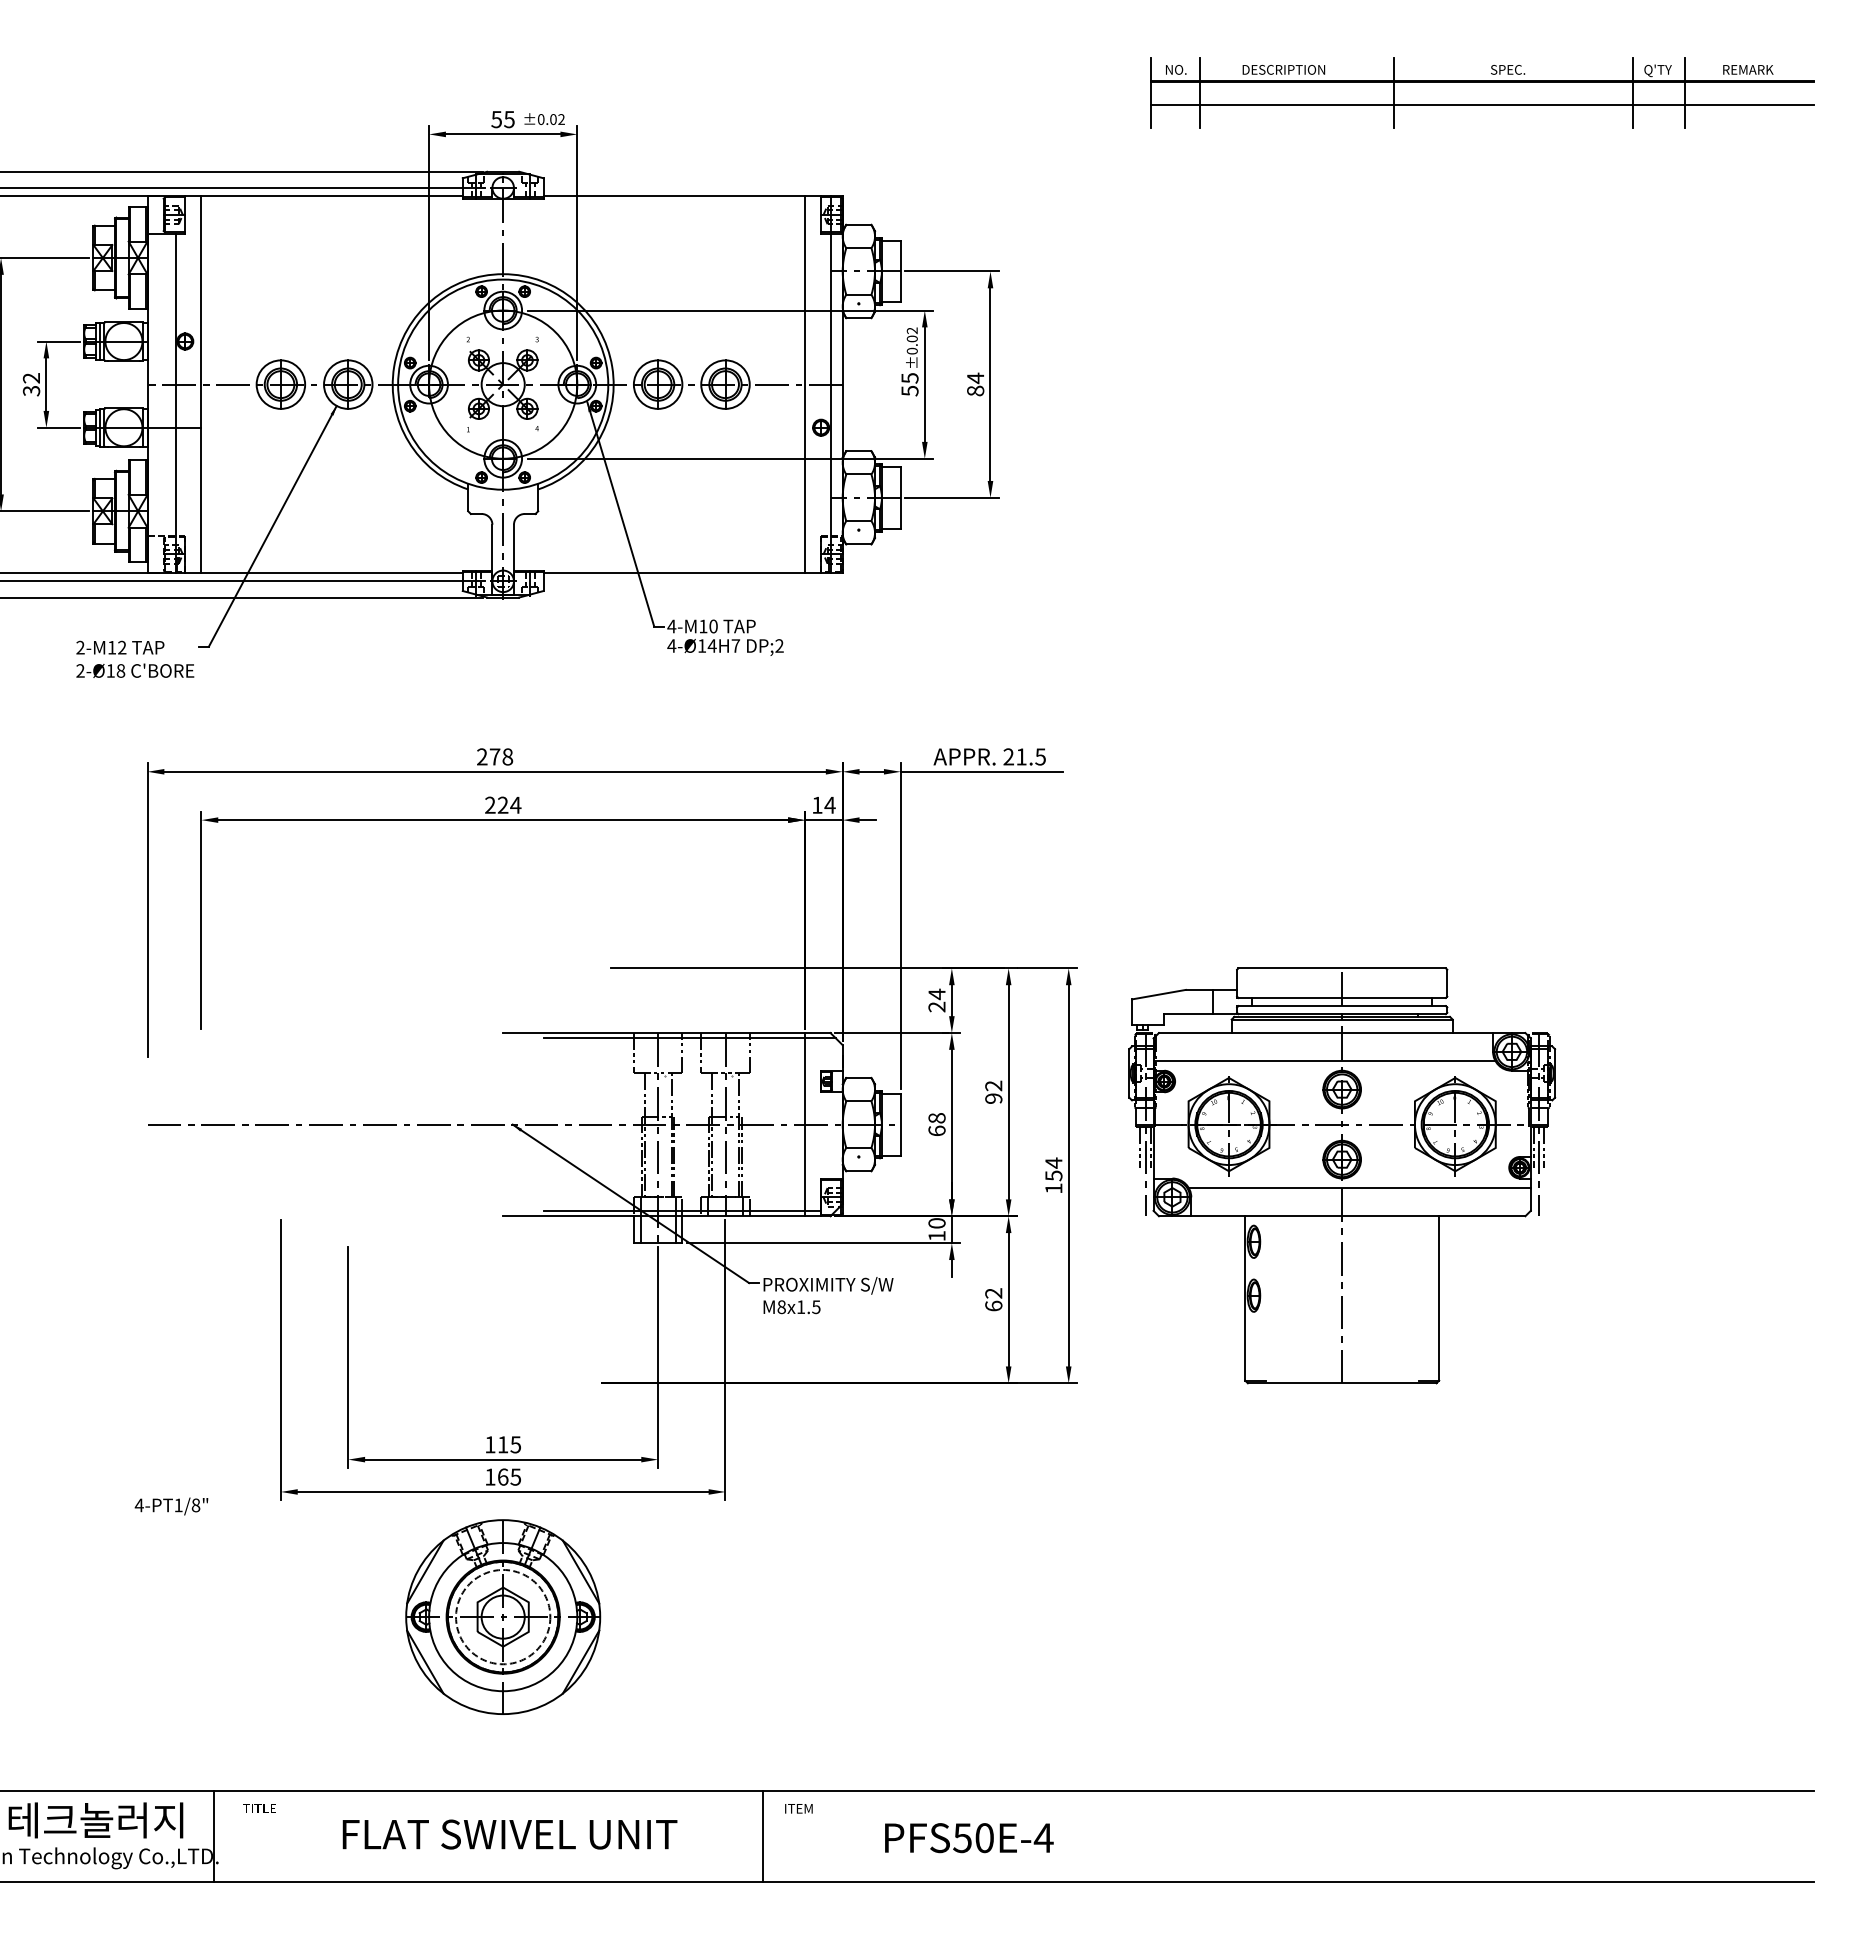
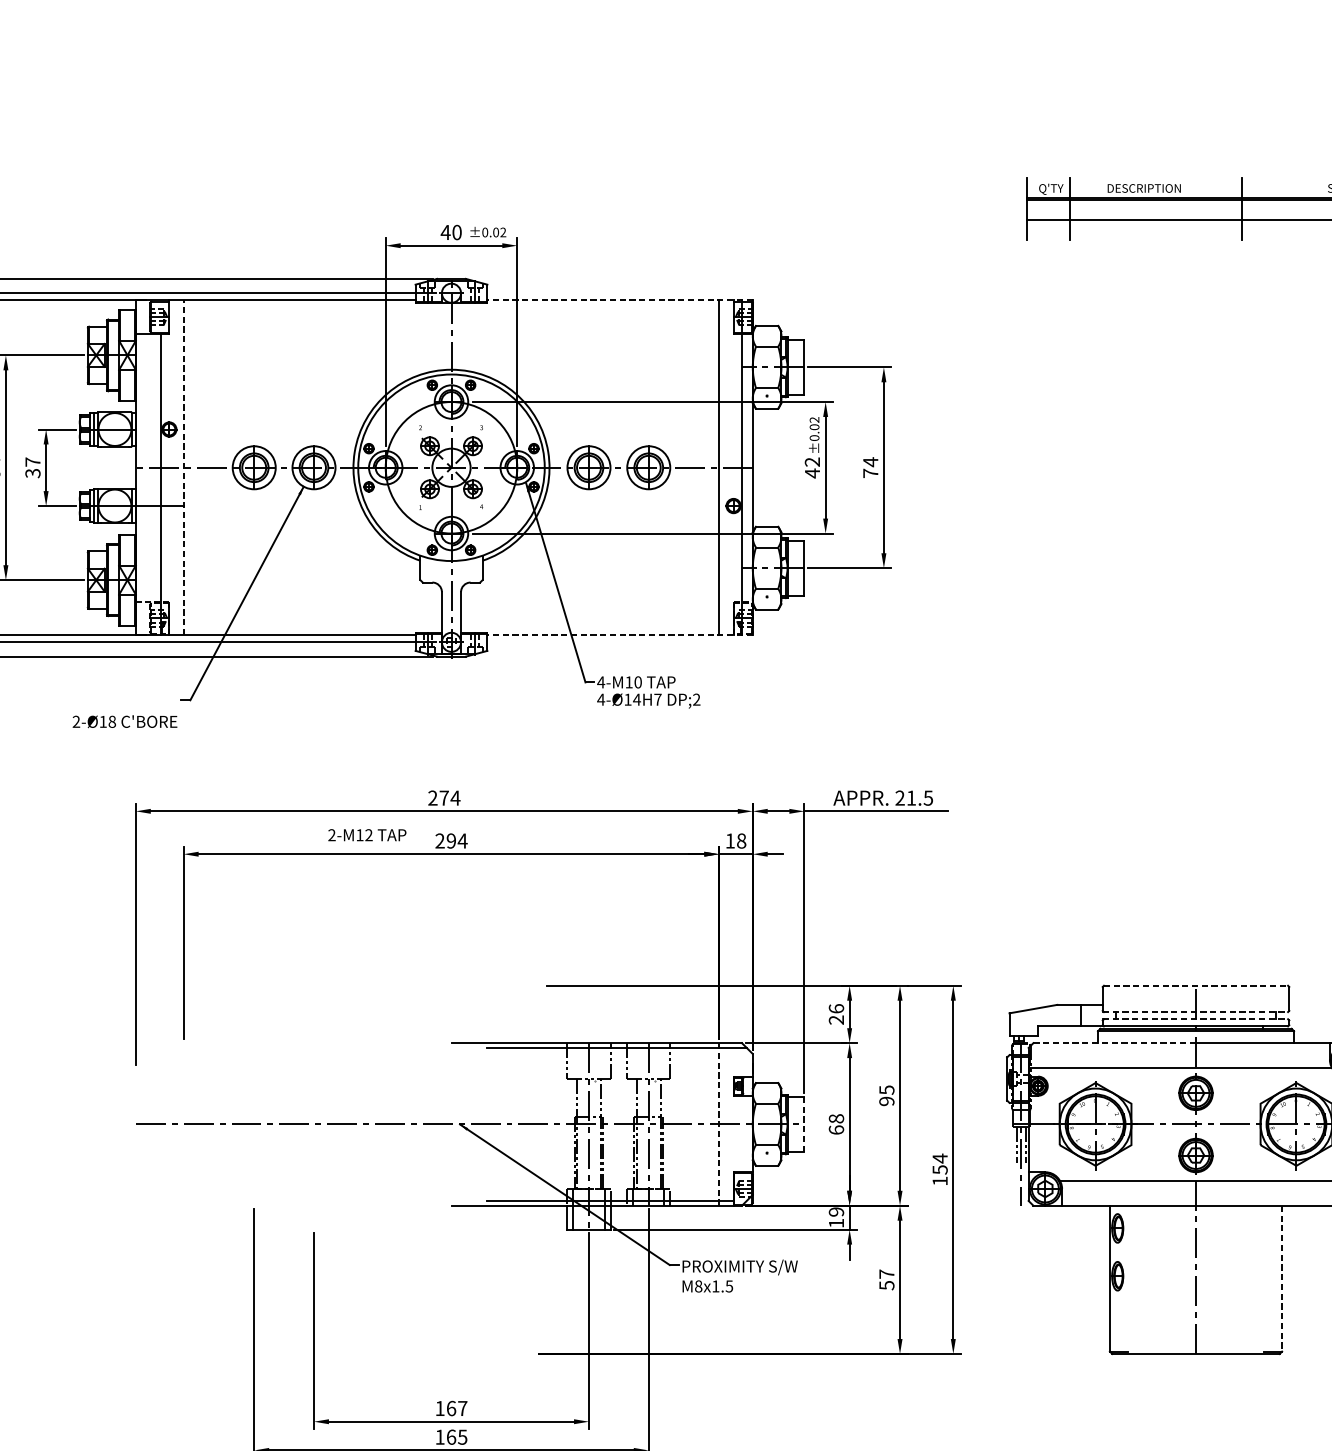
text: (1178, 70) -> (1050, 189), NO. -> Q'TY
text: (502, 119) -> (450, 232), 55 -> 40
line: (693, 196) -> (620, 300), solid -> dashed
text: (30, 378) -> (32, 462), 32 -> 37
line: (201, 384) -> (183, 467), solid -> dashed
text: (909, 384) -> (812, 467), 55 -> 42
text: (975, 390) -> (870, 472), 84 -> 74
line: (693, 573) -> (620, 635), solid -> dashed
text: (120, 647) -> (367, 835), moved
text: (507, 756) -> (455, 797), 278 -> 274
text: (829, 804) -> (741, 840), 14 -> 18
text: (502, 805) -> (450, 841), 224 -> 294
line: (1342, 968) -> (1196, 985), solid -> dashed
text: (936, 994) -> (836, 1008), 24 -> 26
line: (1342, 997) -> (1196, 1011), solid -> dashed
line: (1342, 1006) -> (1196, 1019), solid -> dashed
line: (1250, 1033) -> (1114, 1043), solid -> dashed
text: (993, 1085) -> (886, 1089), 92 -> 95
line: (804, 1124) -> (718, 1124), solid -> dashed
line: (900, 1124) -> (804, 1124), solid -> dashed
text: (936, 1223) -> (836, 1212), 10 -> 19
line: (1439, 1298) -> (1282, 1278), solid -> dashed
text: (993, 1299) -> (886, 1279), 62 -> 57
text: (509, 1444) -> (457, 1408), 115 -> 167

